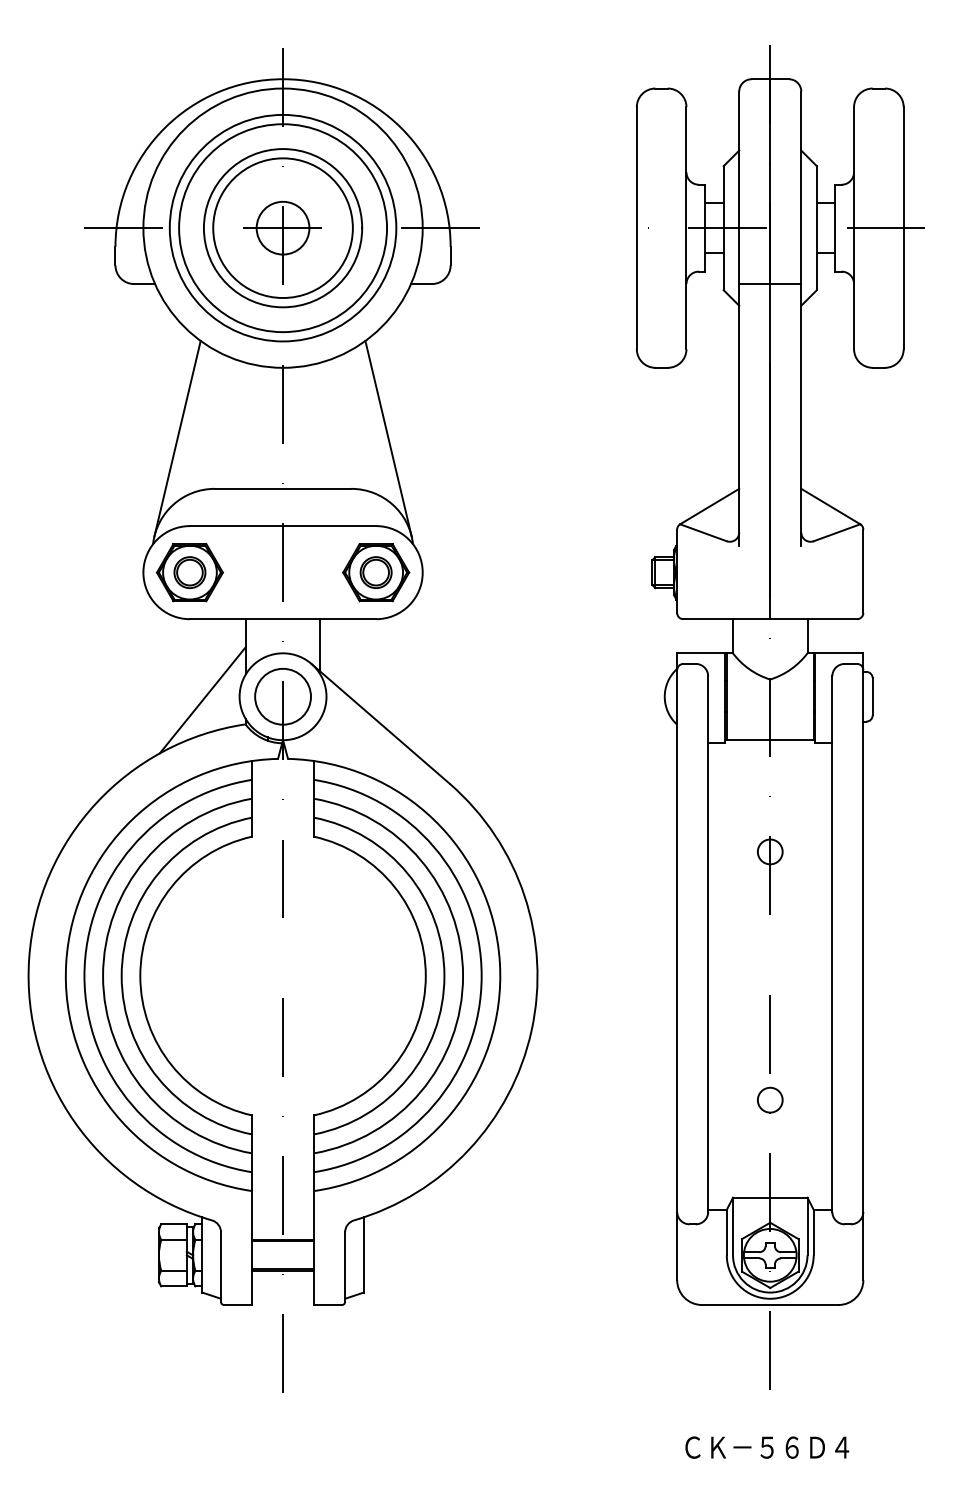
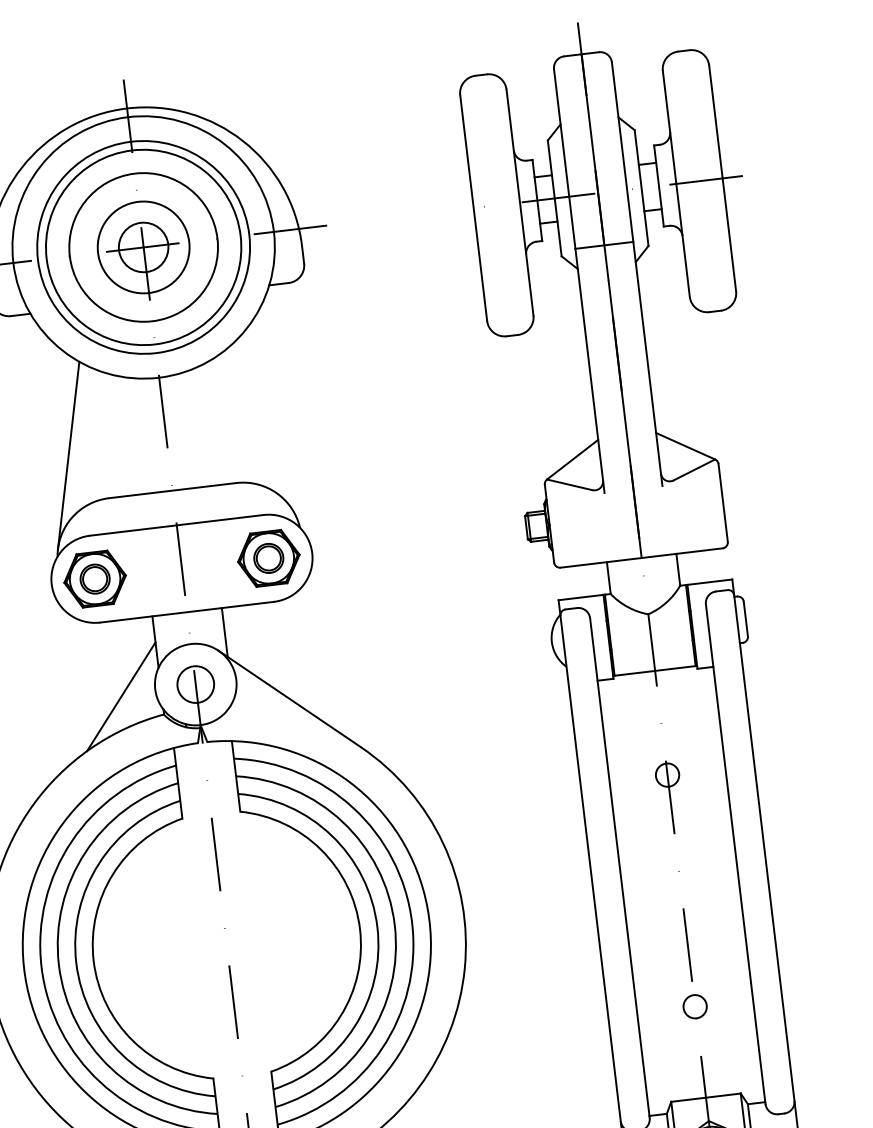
circle: (282, 228) -> (143, 247), size x0.7
line: (388, 438) -> (265, 431), removed
circle: (282, 696) -> (195, 684), size x0.7

